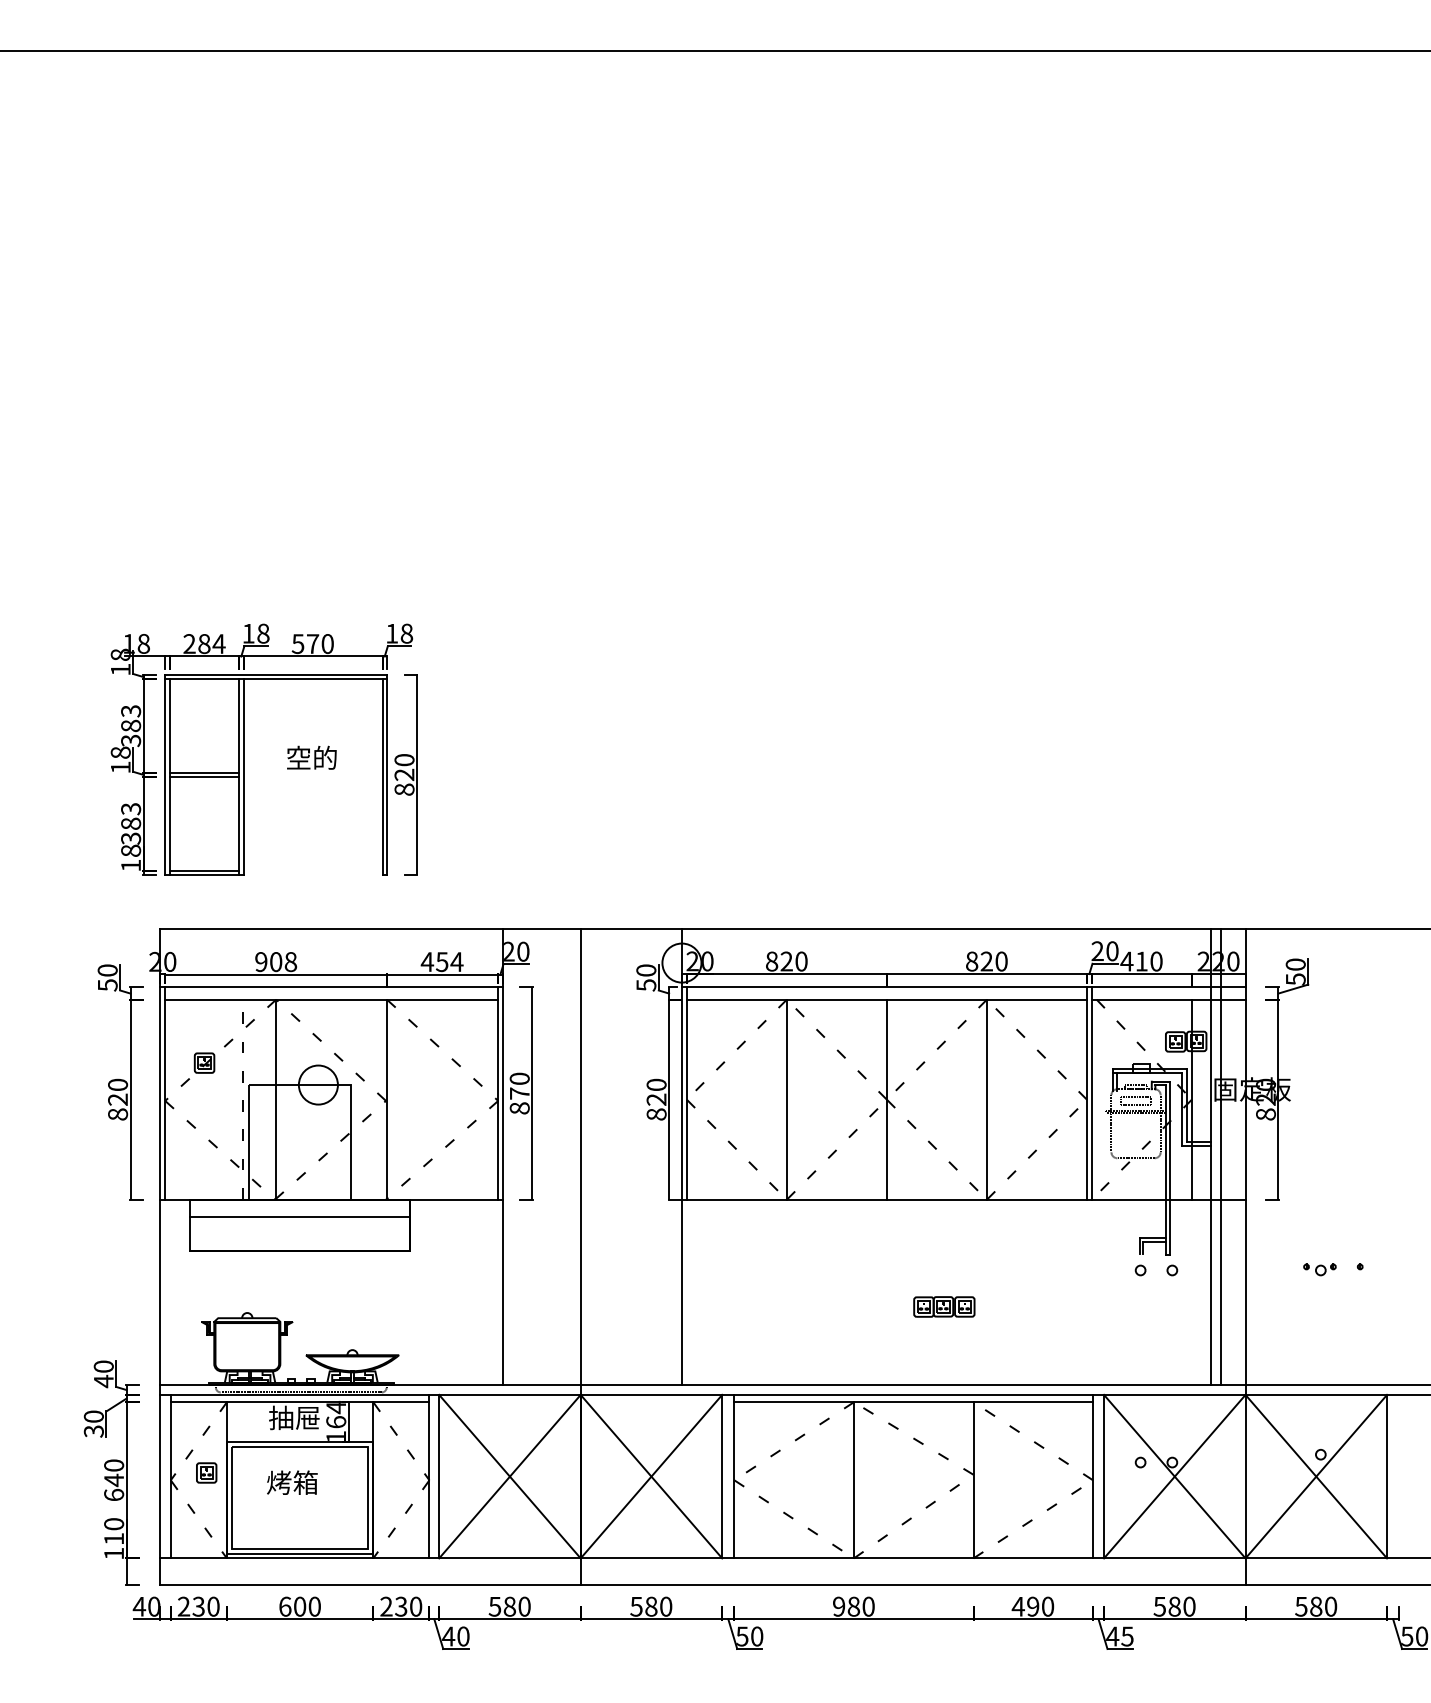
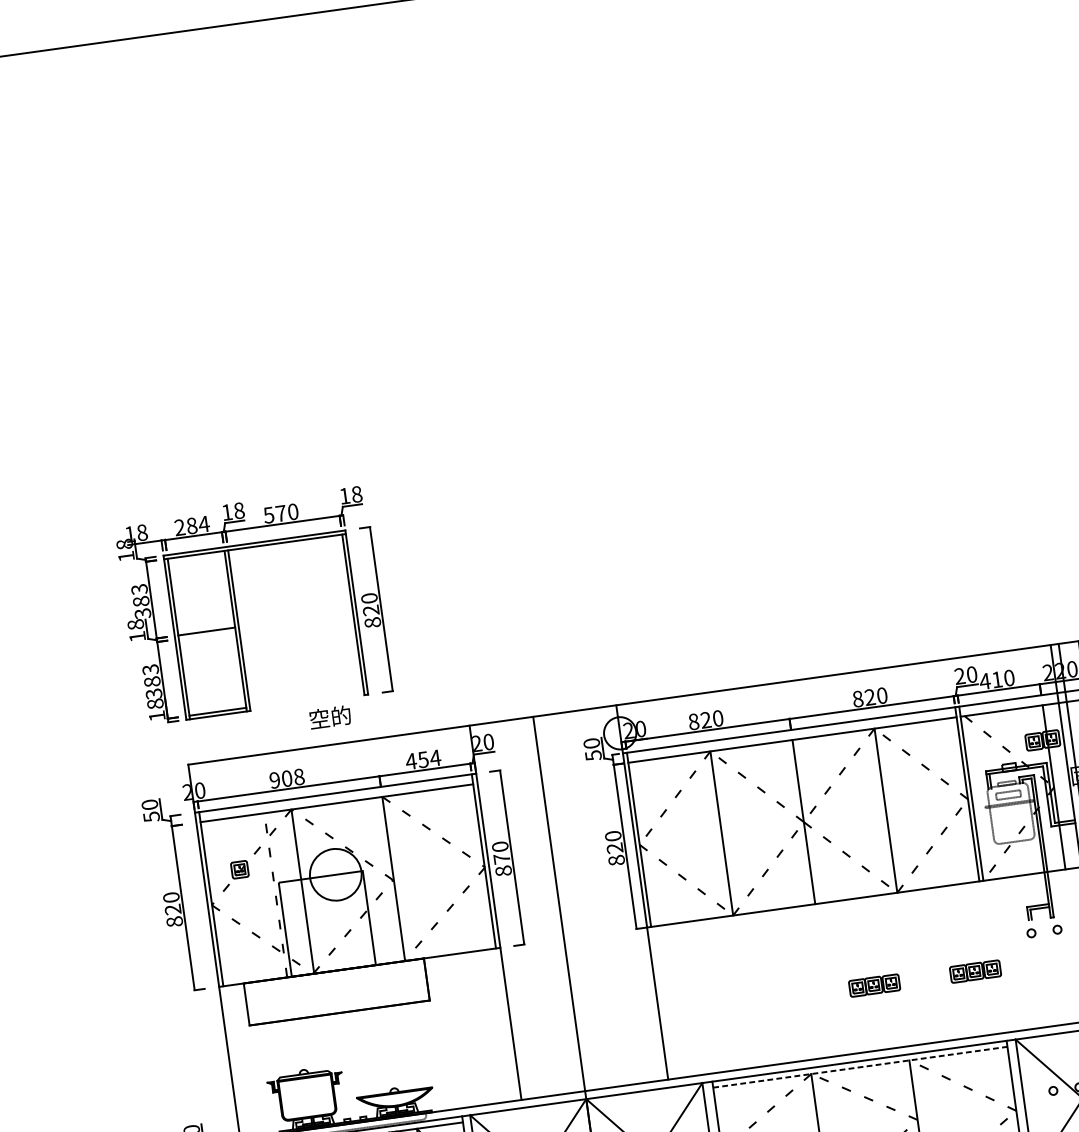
text: (311, 757) -> (329, 717), moved
line: (204, 777) -> (207, 635), removed
circle: (317, 1084) -> (334, 874), size x1.6
line: (299, 1216) -> (335, 984), removed
part: (1067, 1306) -> (975, 971), added
line: (914, 1402) -> (860, 1067), solid -> dashed

